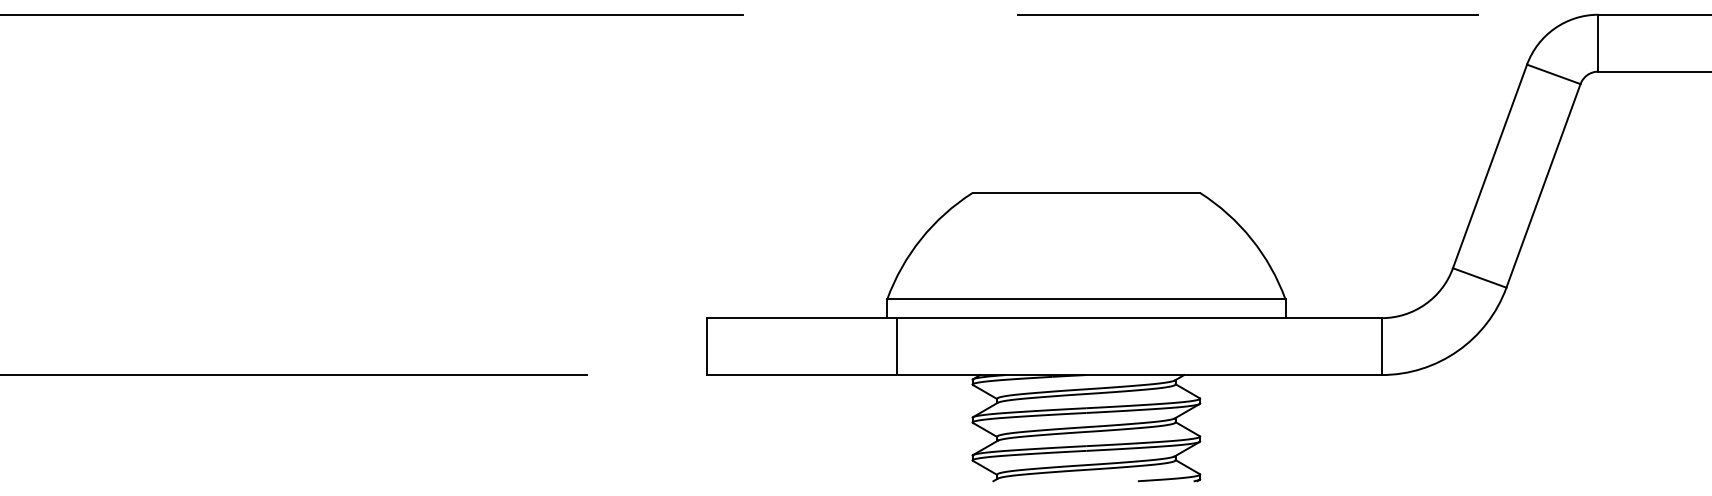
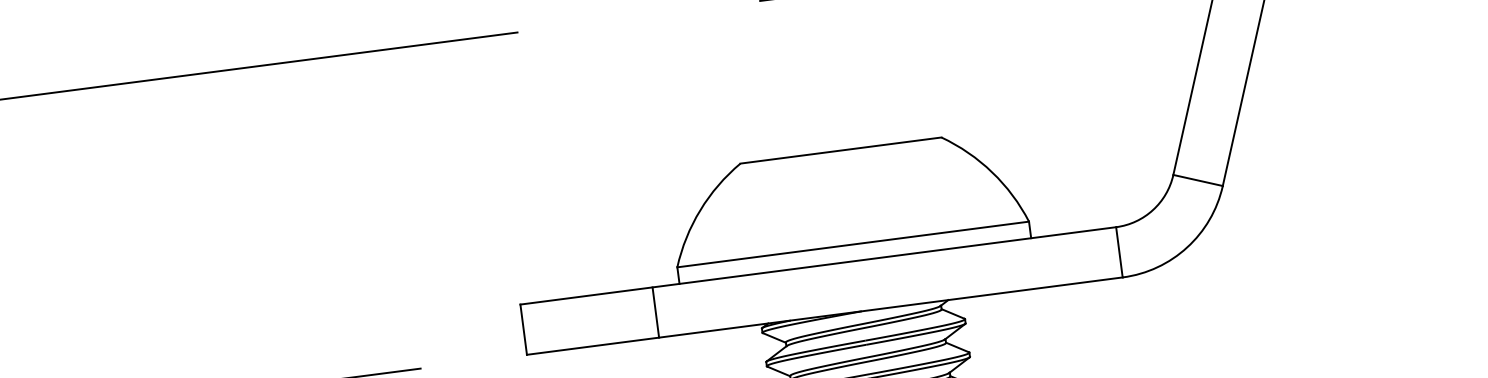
line: (896, 346) -> (655, 312), moved

